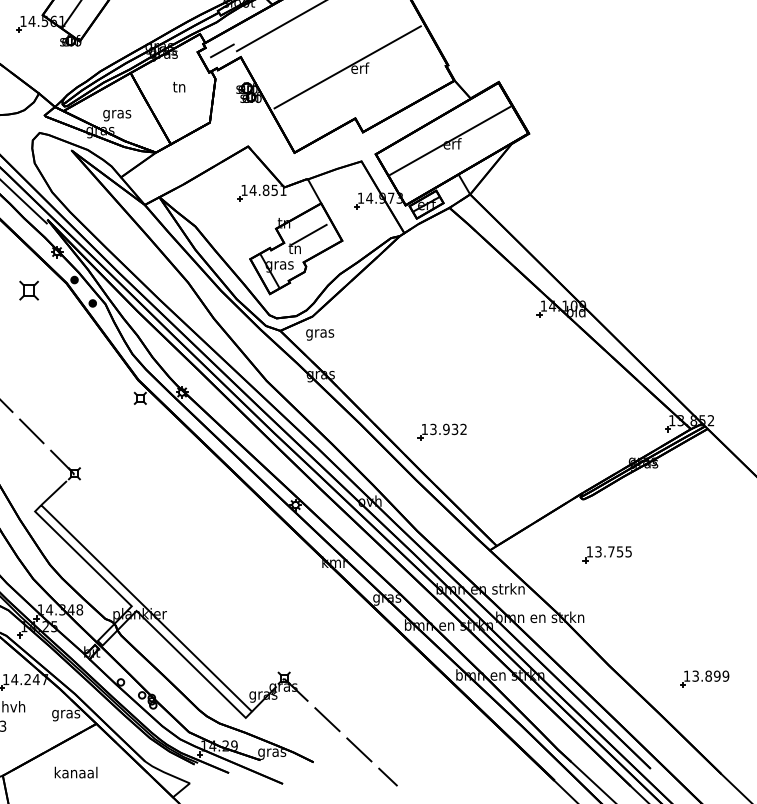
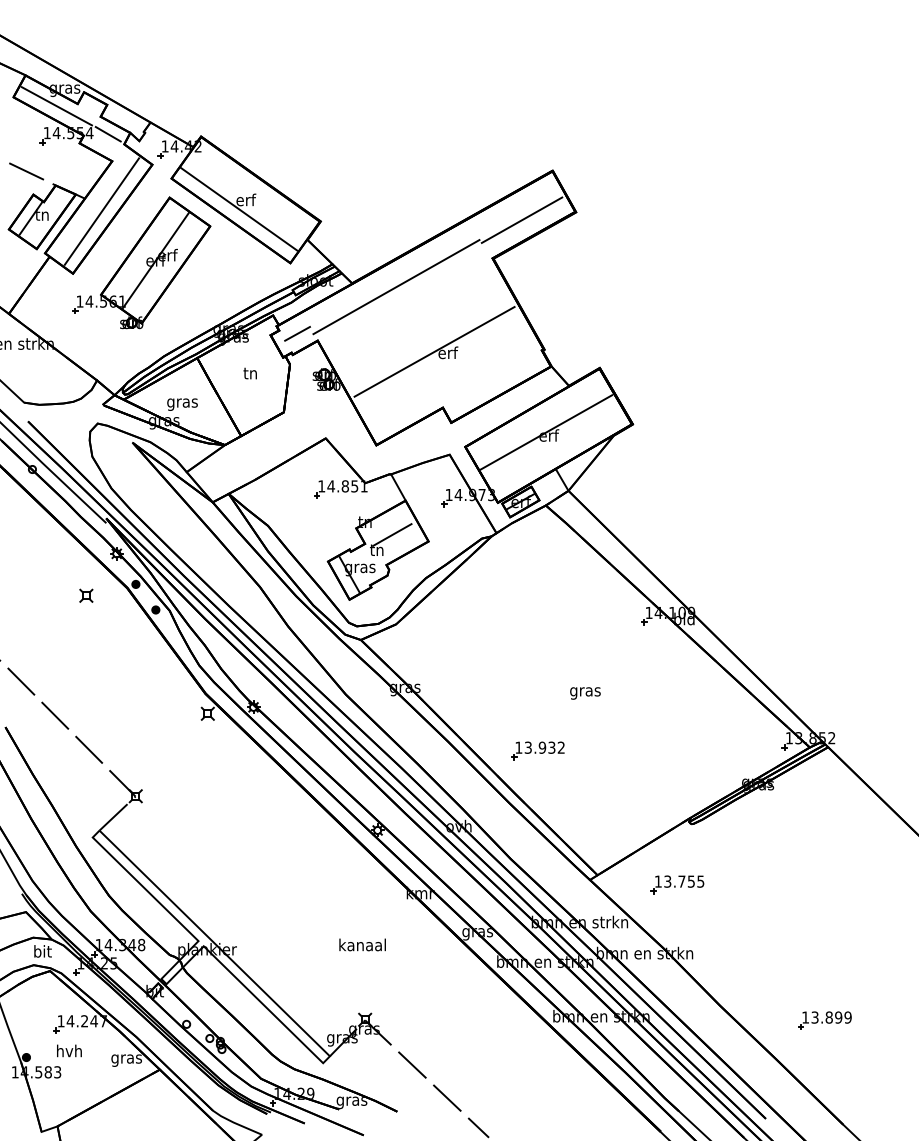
part: (29, 290) -> (86, 595), size x0.62
text: (320, 334) -> (585, 693), moved
part: (607, 554) -> (677, 884), moved
text: (76, 772) -> (362, 944), moved

